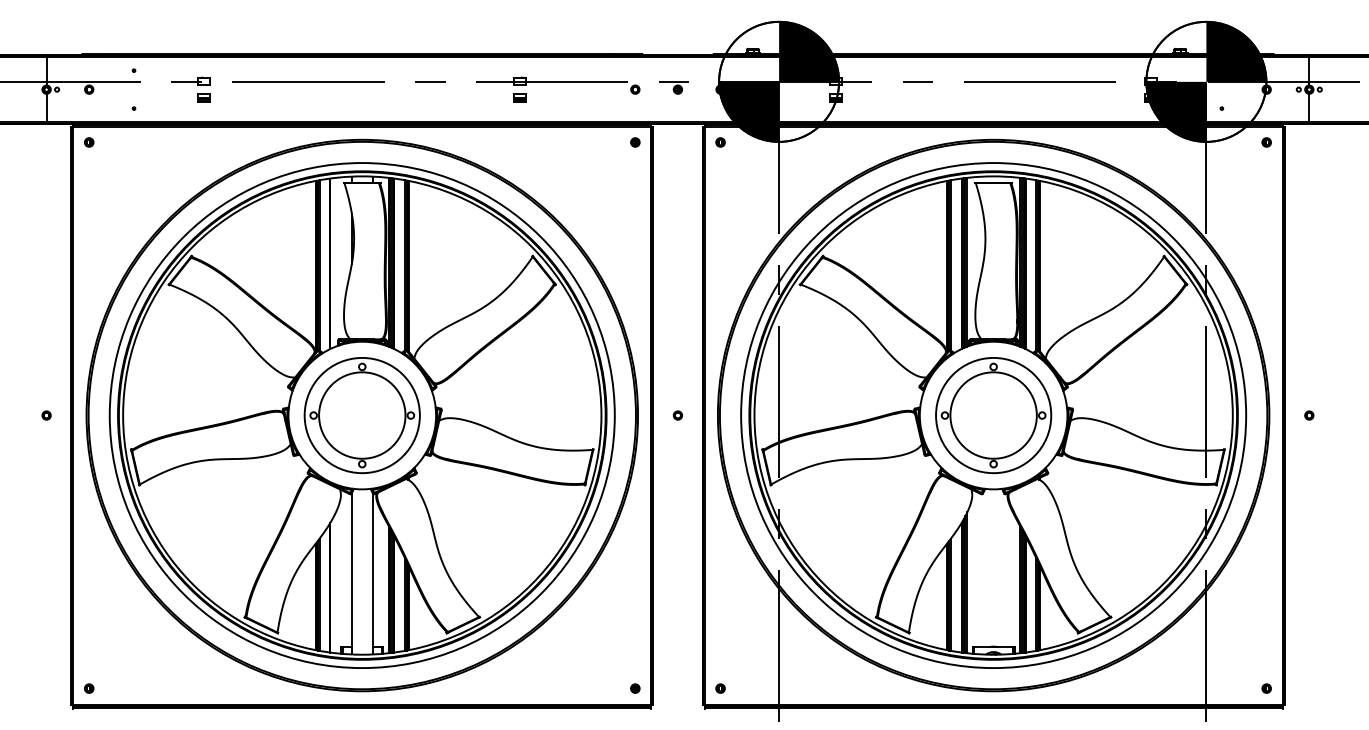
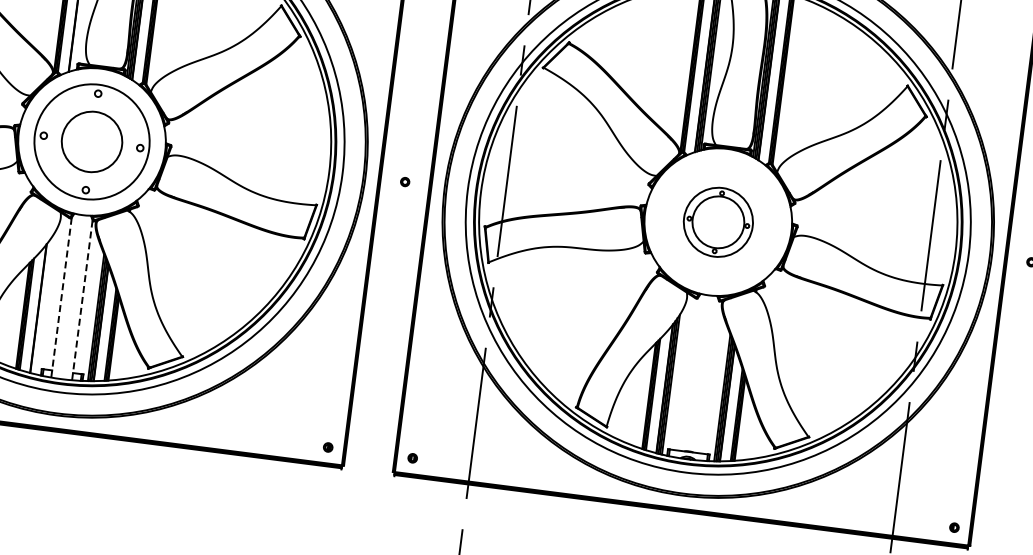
circle: (362, 415) -> (92, 141), size x0.7
part: (993, 415) -> (718, 222), size x0.6
line: (351, 573) -> (61, 297), solid -> dashed
line: (372, 573) -> (82, 299), solid -> dashed

